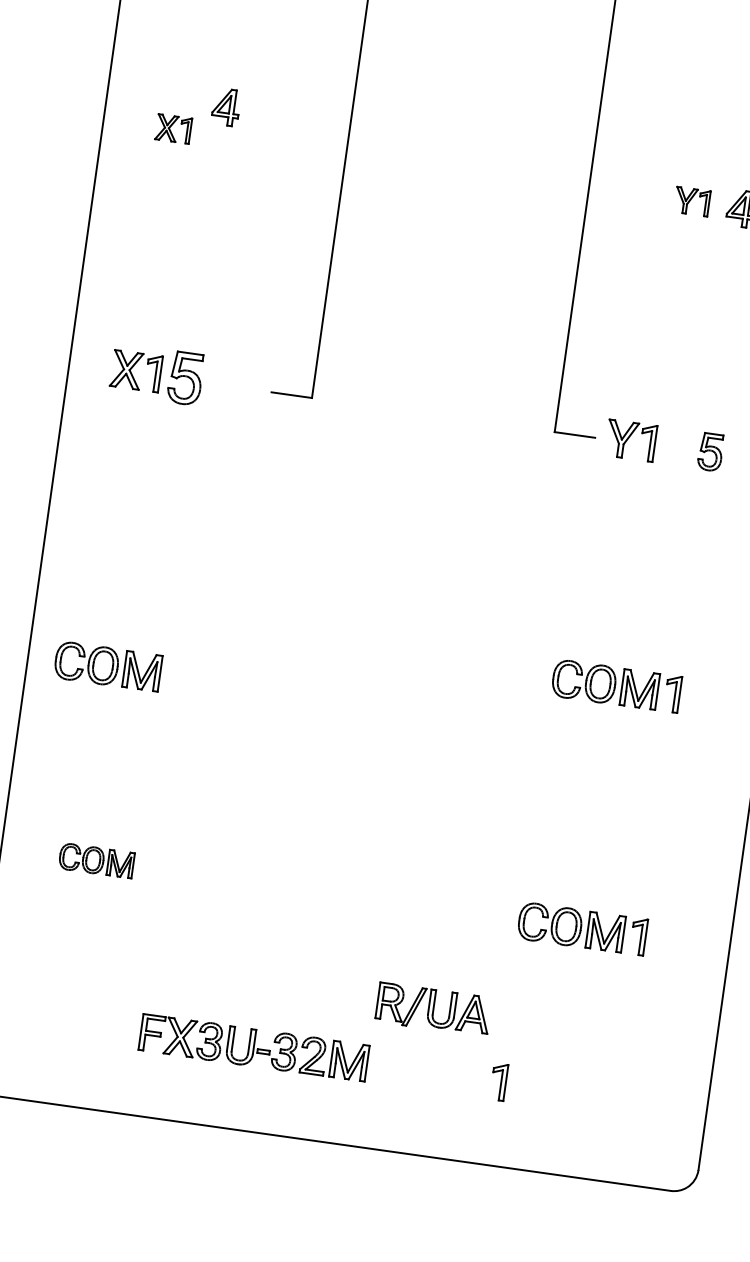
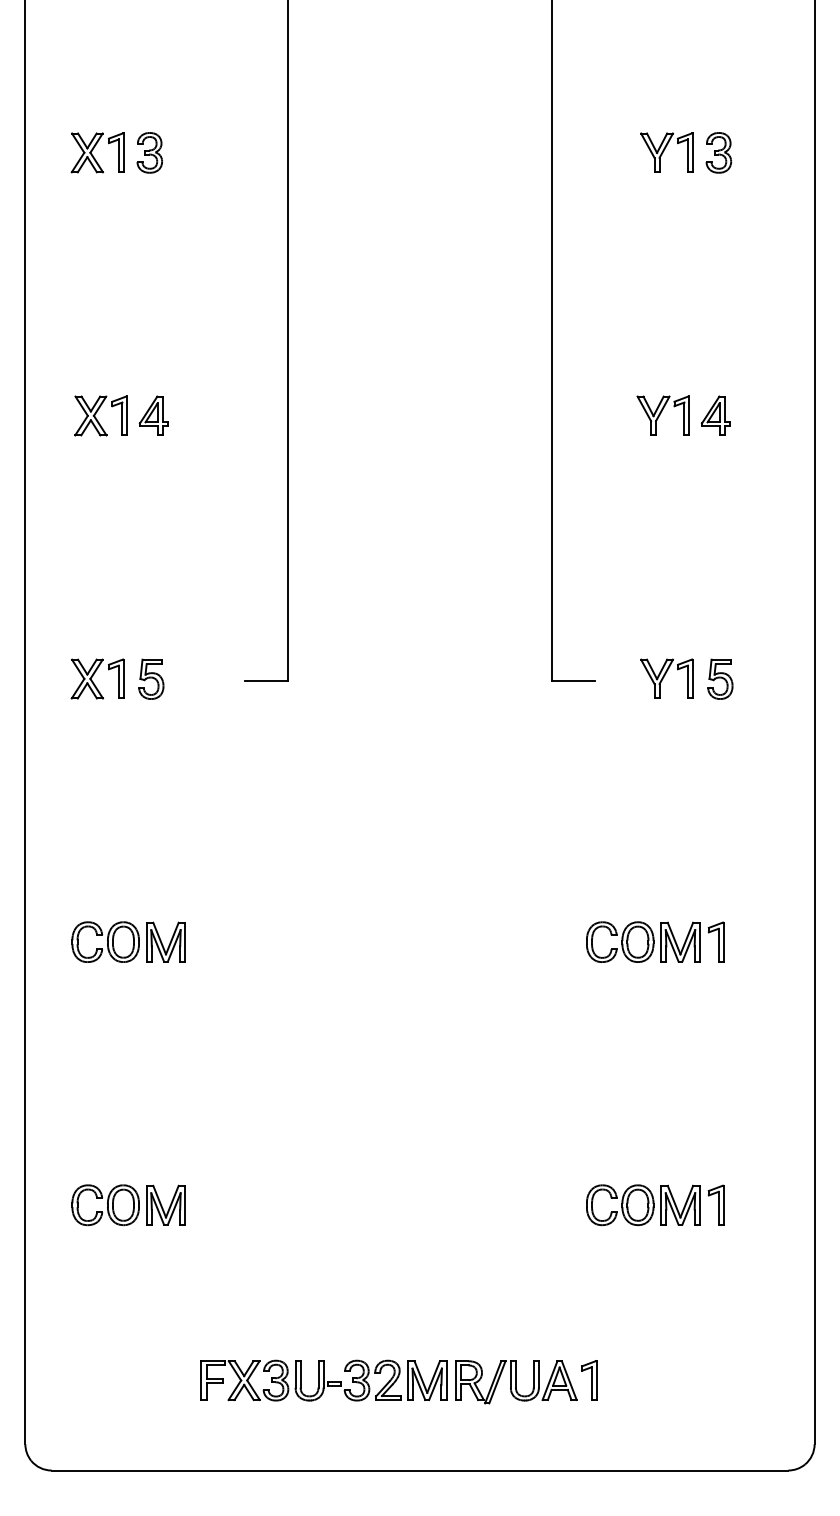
part: (225, 106) -> (153, 415), moved
part: (173, 128) -> (100, 415), size x1.43
part: (691, 201) -> (662, 415), size x1.43
part: (186, 377) -> (151, 678), size x0.71
part: (630, 440) -> (666, 678), moved
part: (107, 665) -> (128, 941), moved
part: (96, 860) -> (128, 1205), size x1.43
part: (433, 1009) -> (516, 1382), moved

